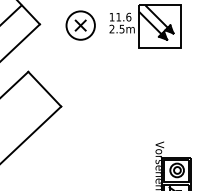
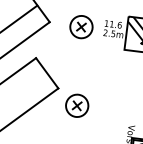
part: (87, 125) -> (77, 105), added

